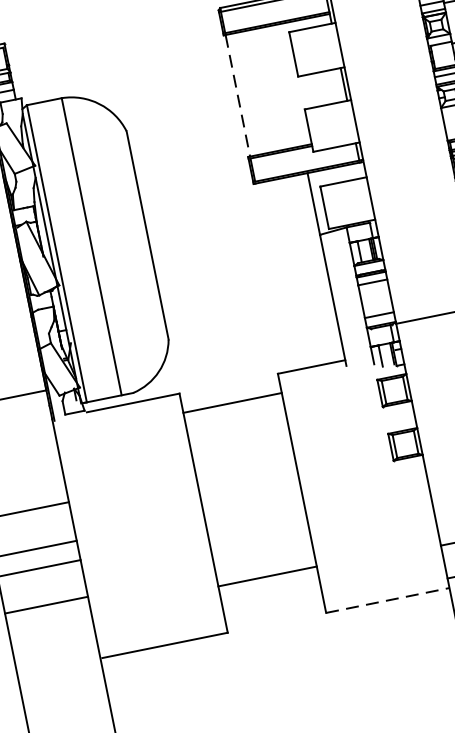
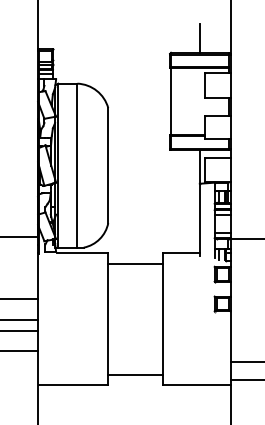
line: (238, 96) -> (171, 101), dashed -> solid
line: (267, 576) -> (135, 375), moved
line: (389, 599) -> (197, 384), dashed -> solid

